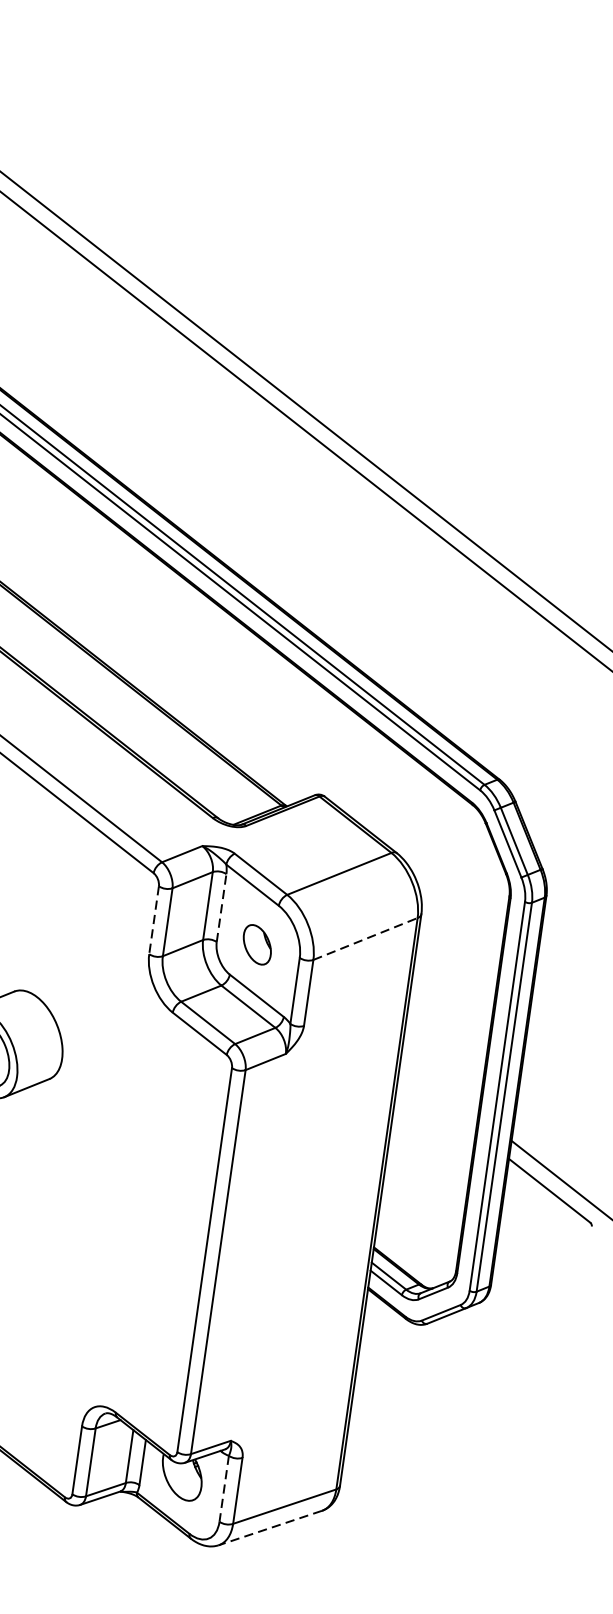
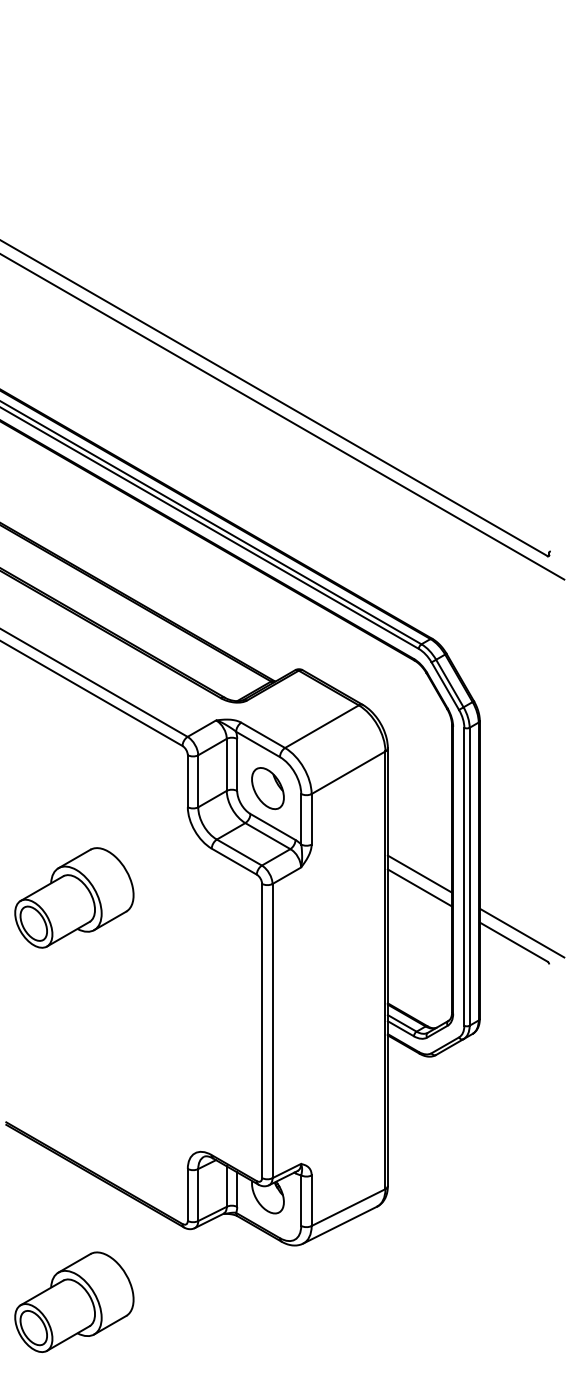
line: (222, 907) -> (237, 764), dashed -> solid
line: (153, 920) -> (187, 781), dashed -> solid
line: (365, 938) -> (348, 772), dashed -> solid
part: (256, 944) -> (267, 788), size x1.43
line: (439, 1083) -> (419, 873), added
line: (436, 1101) -> (419, 887), added
line: (224, 1489) -> (301, 1201), dashed -> solid
line: (269, 1528) -> (339, 1225), dashed -> solid

